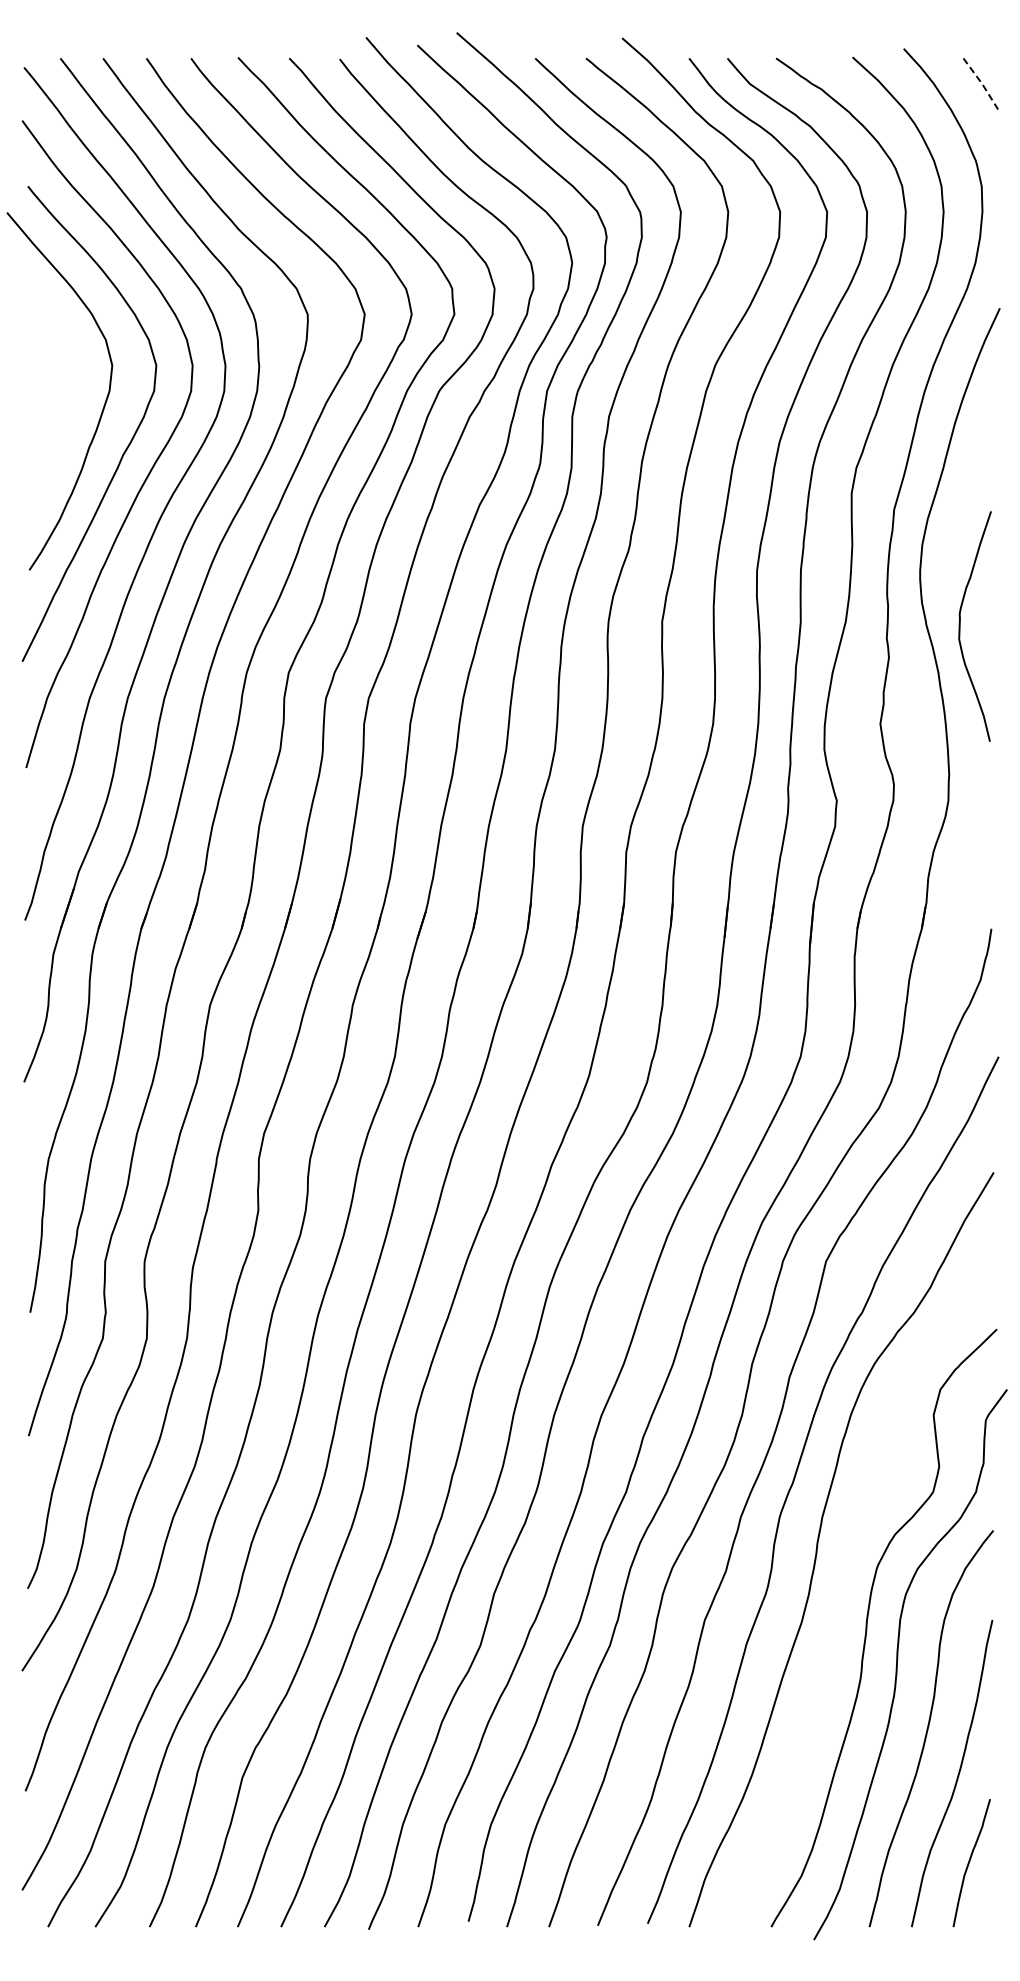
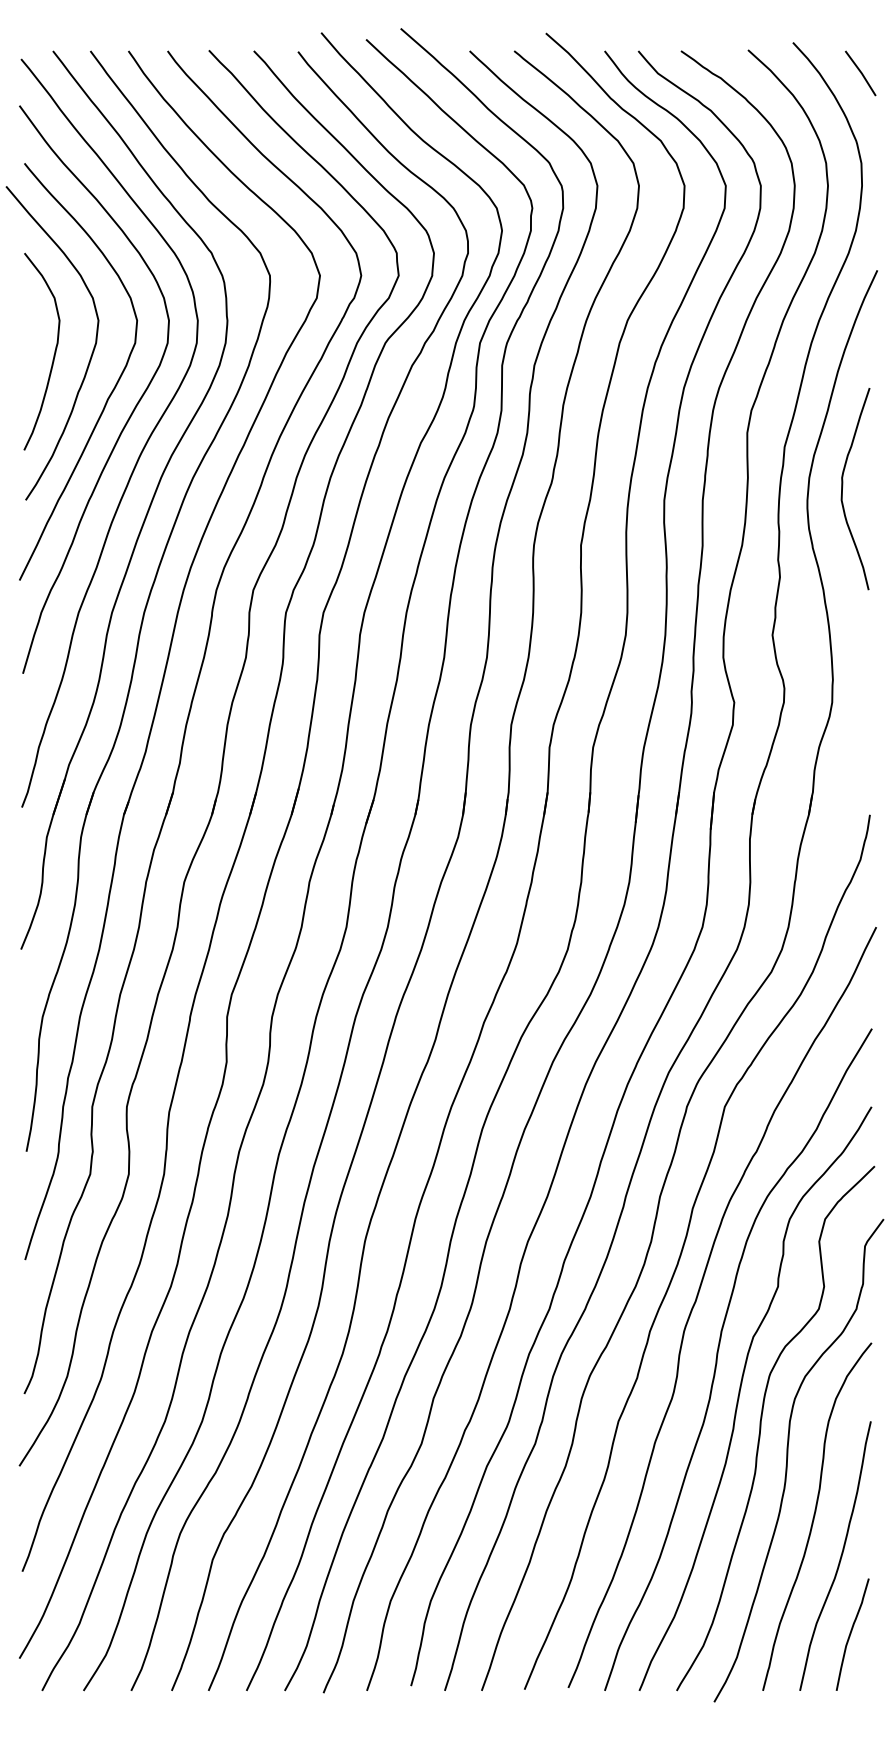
line: (982, 83) -> (862, 73), dashed -> solid
curve: (61, 403) -> (53, 353), added
curve: (960, 626) -> (842, 489), moved
curve: (843, 1589) -> (740, 1394), added

